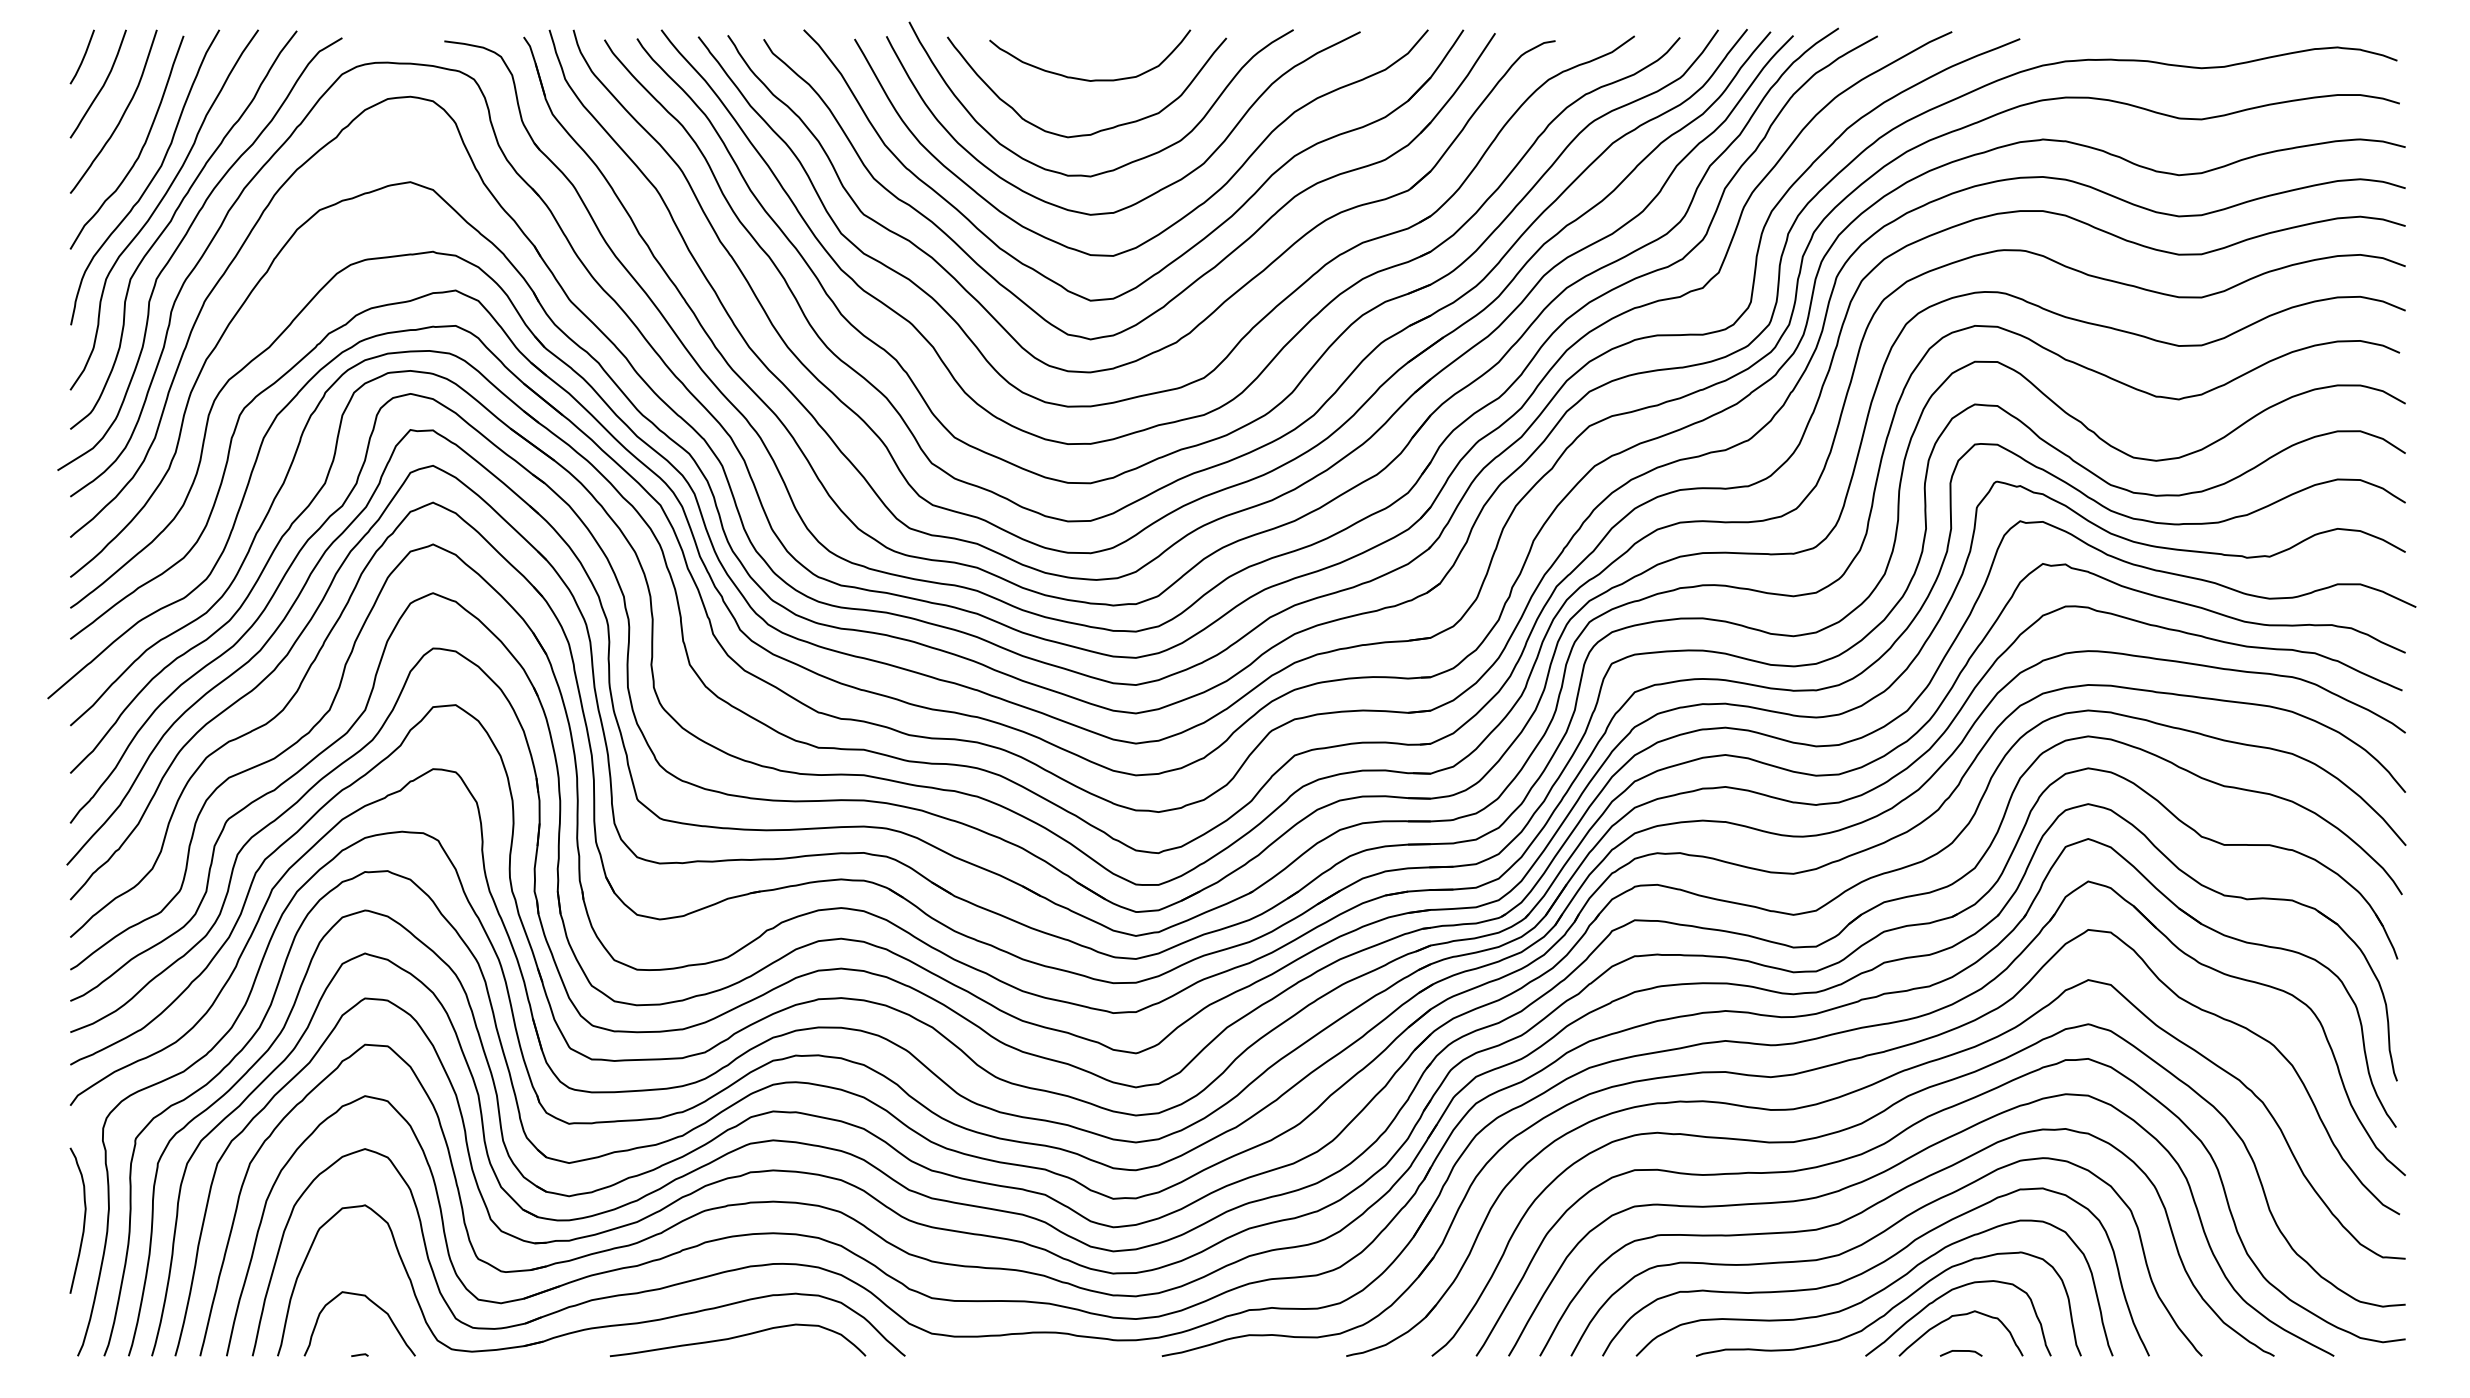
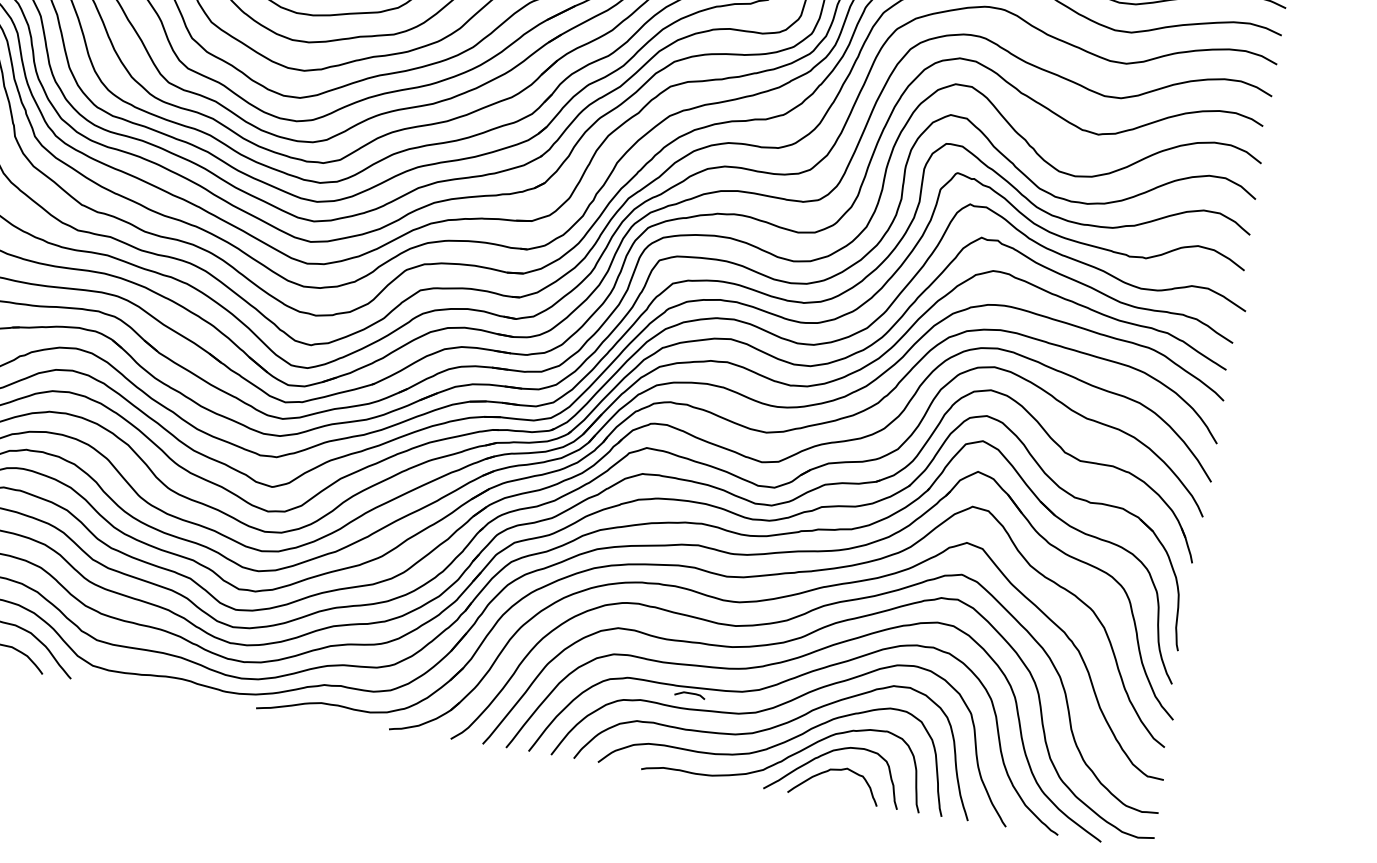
curve: (1960, 1351) -> (689, 693), moved

